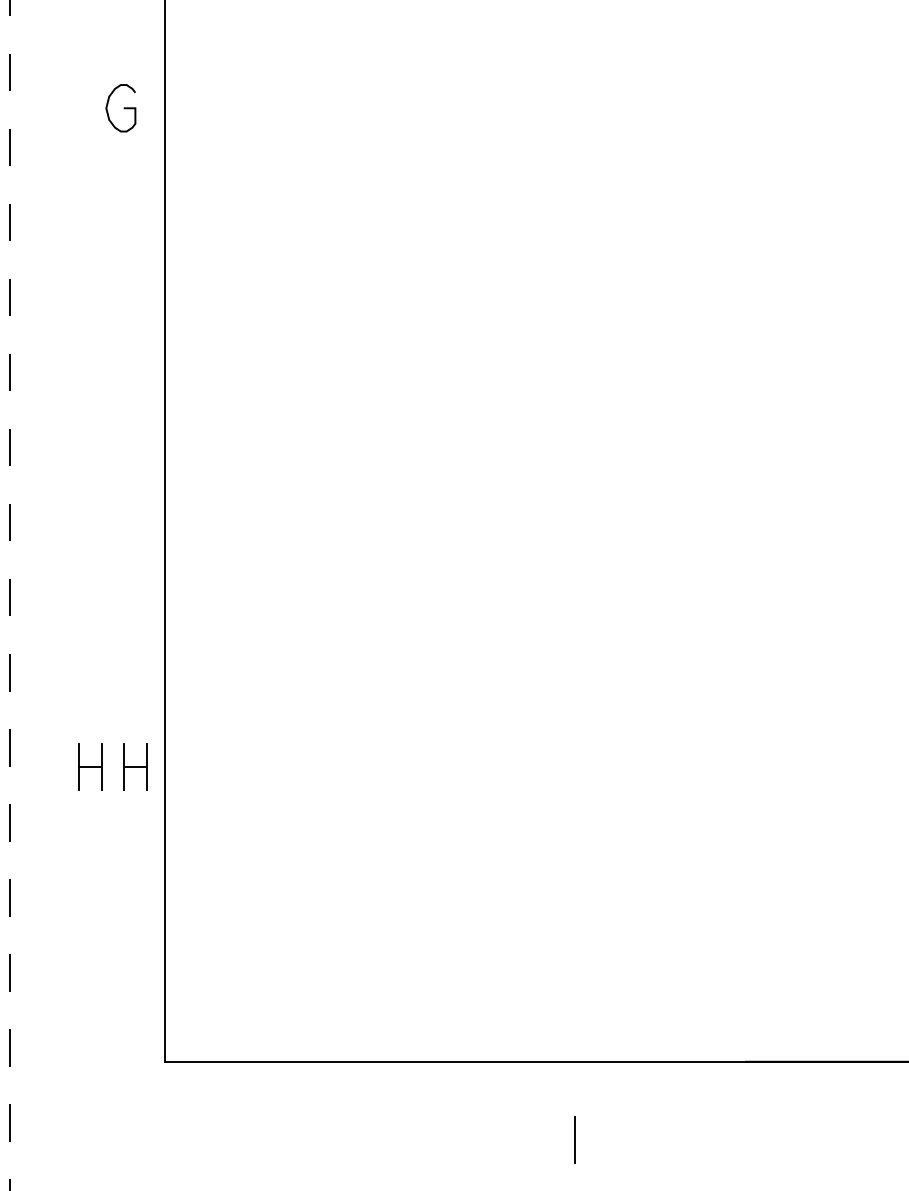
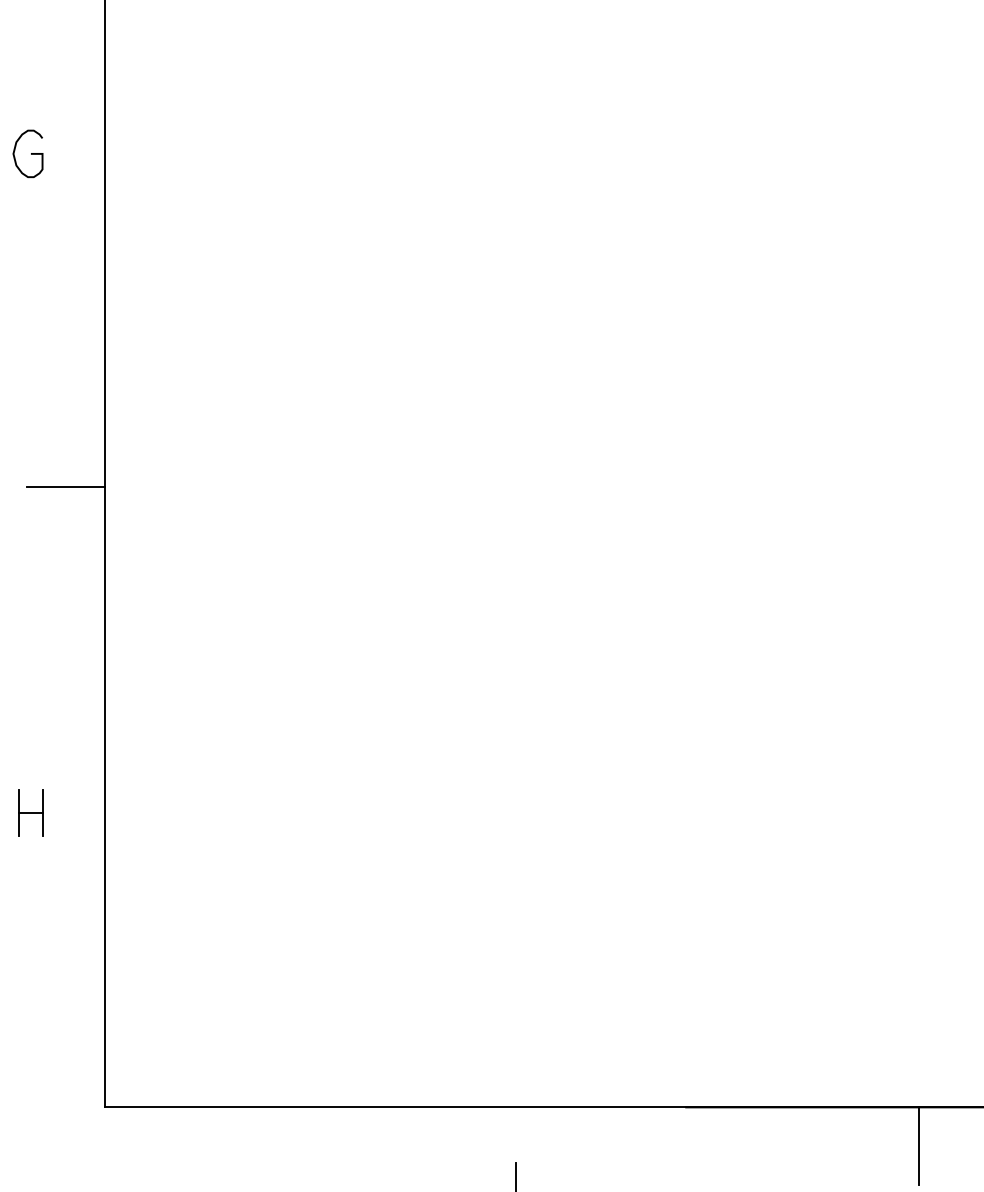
curve: (124, 107) -> (31, 153), moved
line: (125, 441) -> (65, 487), added
part: (135, 766) -> (75, 812), removed

